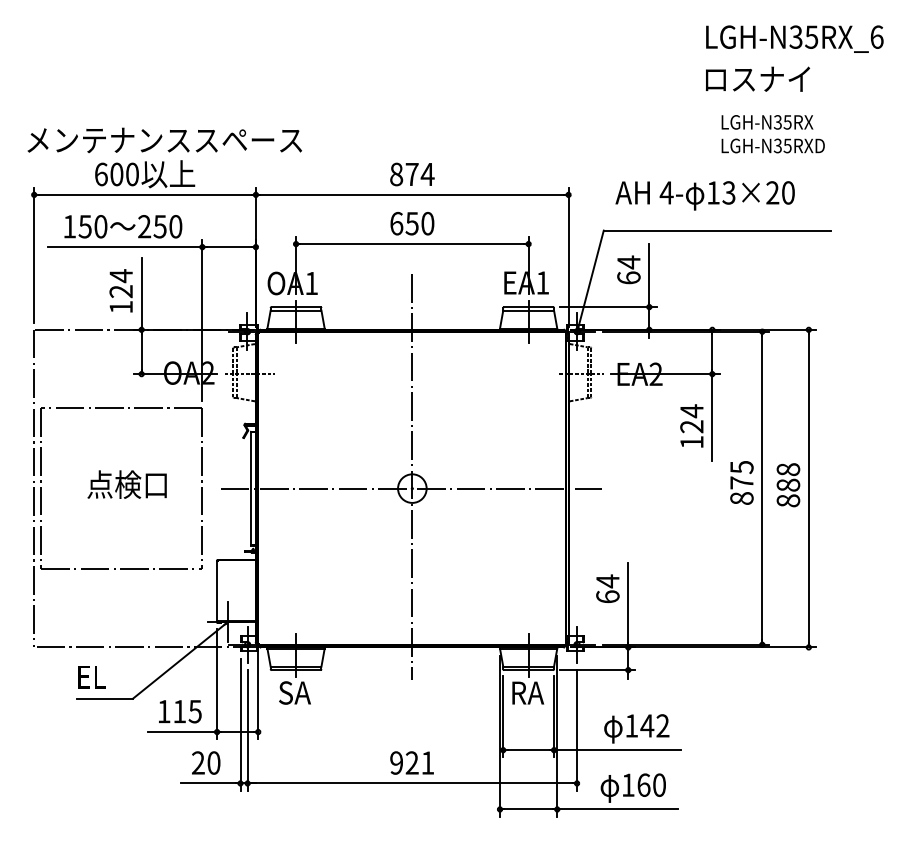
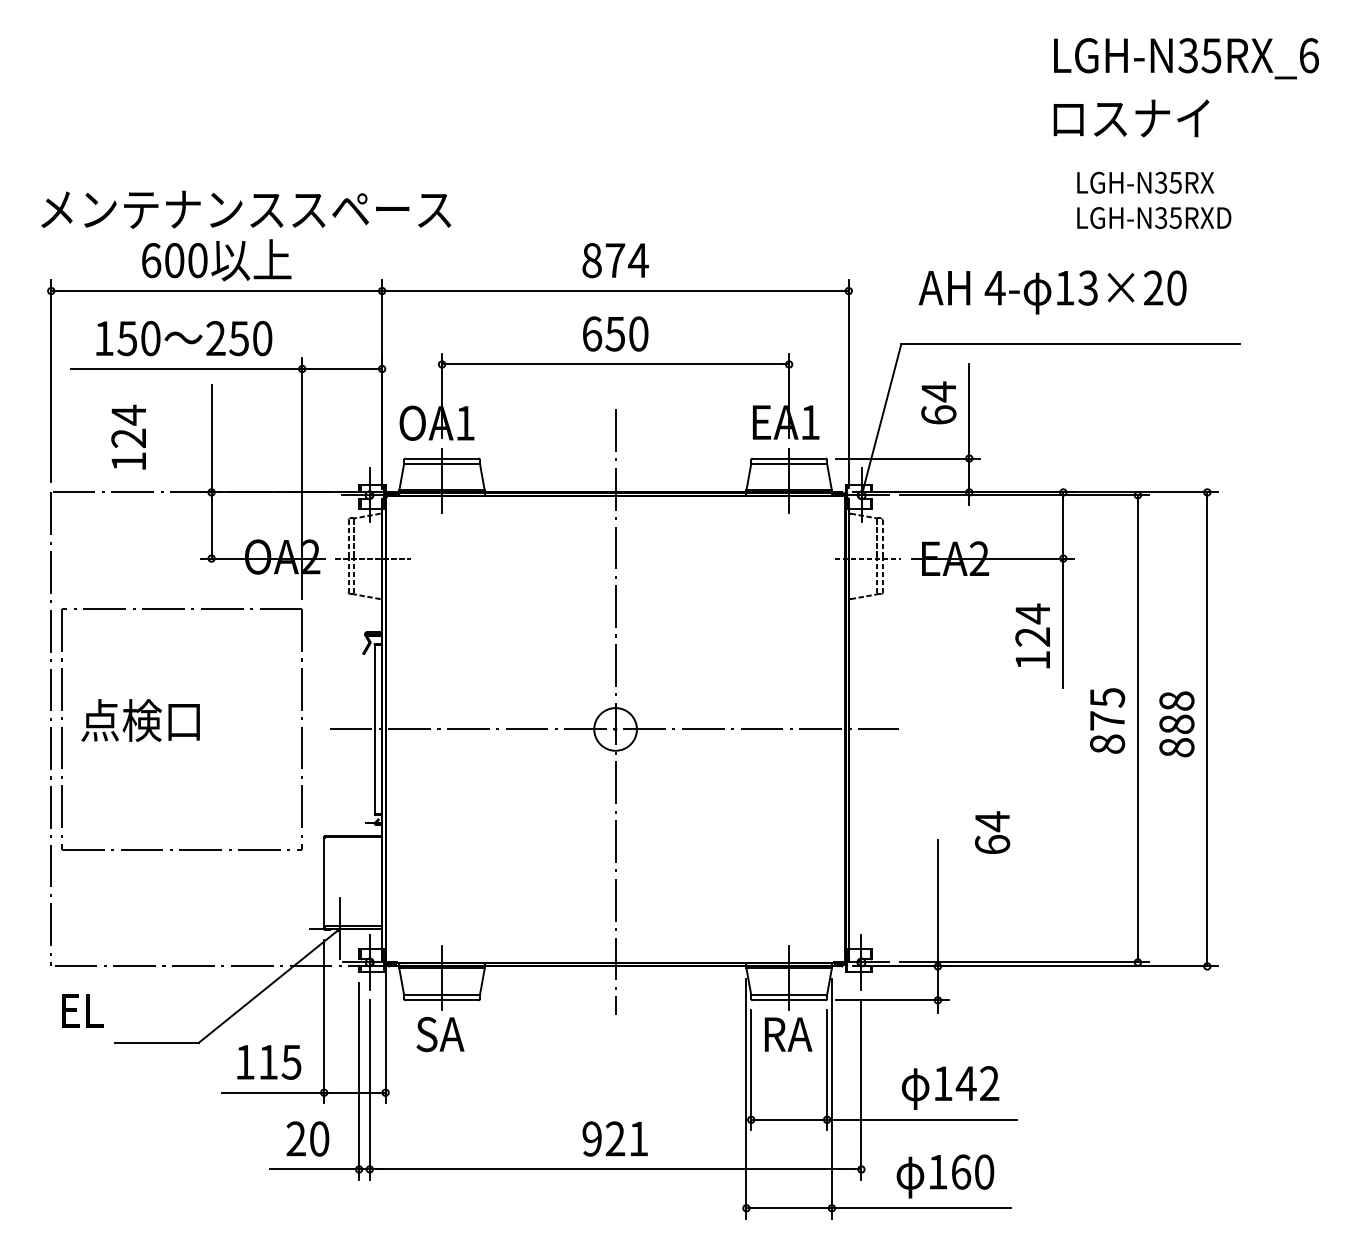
text: (120, 290) -> (127, 436), moved
text: (126, 484) -> (139, 720), moved
text: (607, 588) -> (991, 832), moved
text: (91, 677) -> (81, 1011), moved

